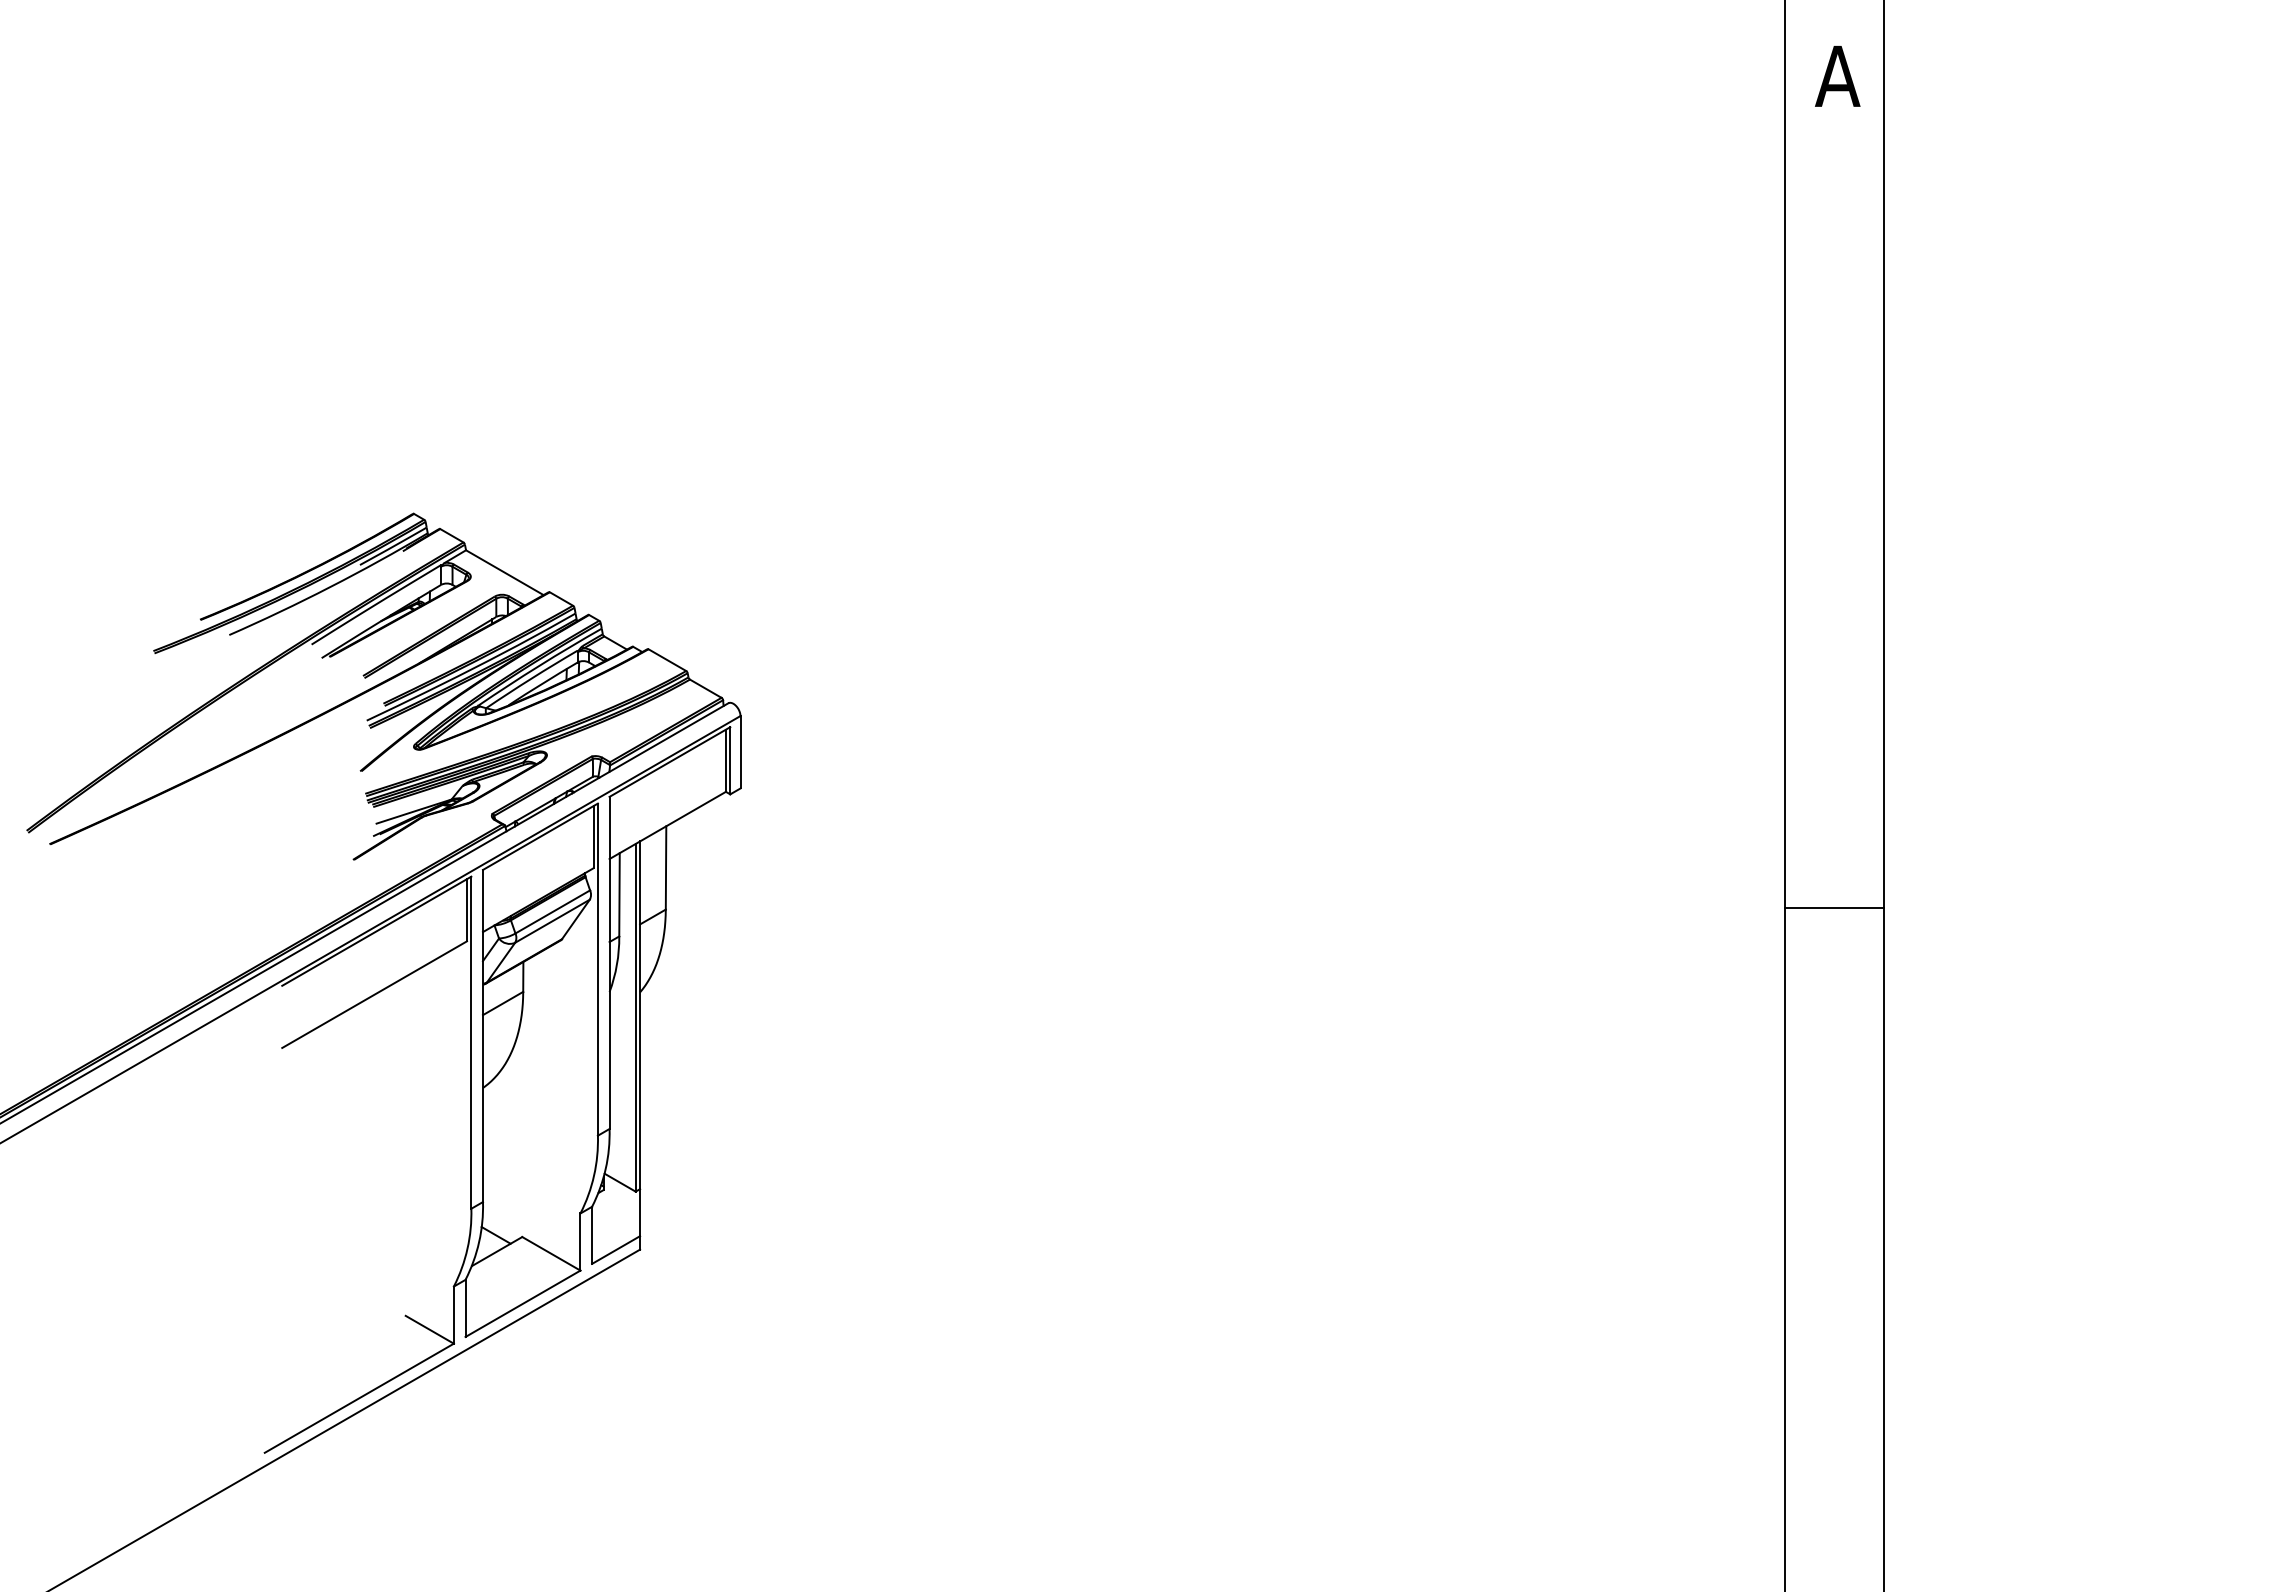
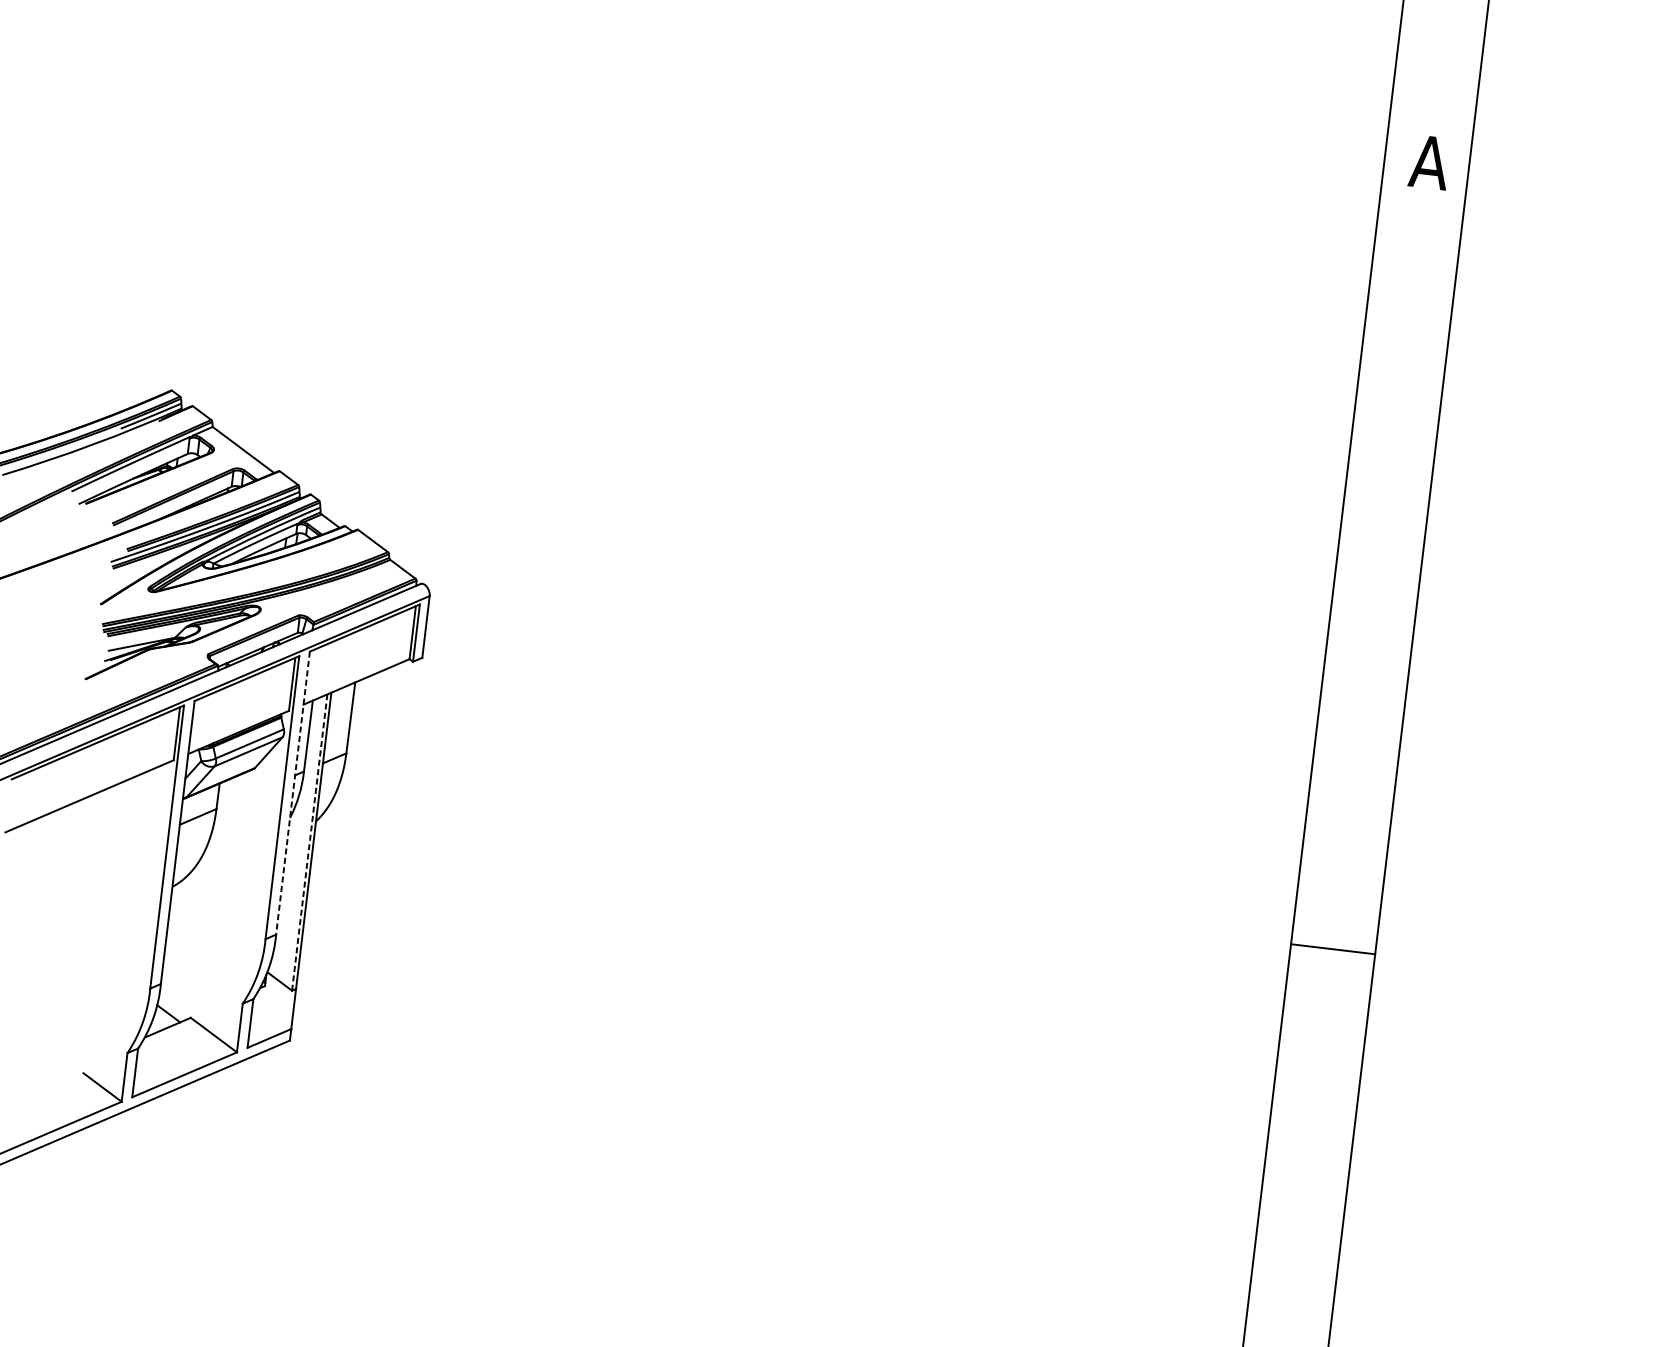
line: (1834, 908) -> (1333, 949), moved
line: (609, 963) -> (292, 793), solid -> dashed
line: (635, 1017) -> (309, 842), solid -> dashed

